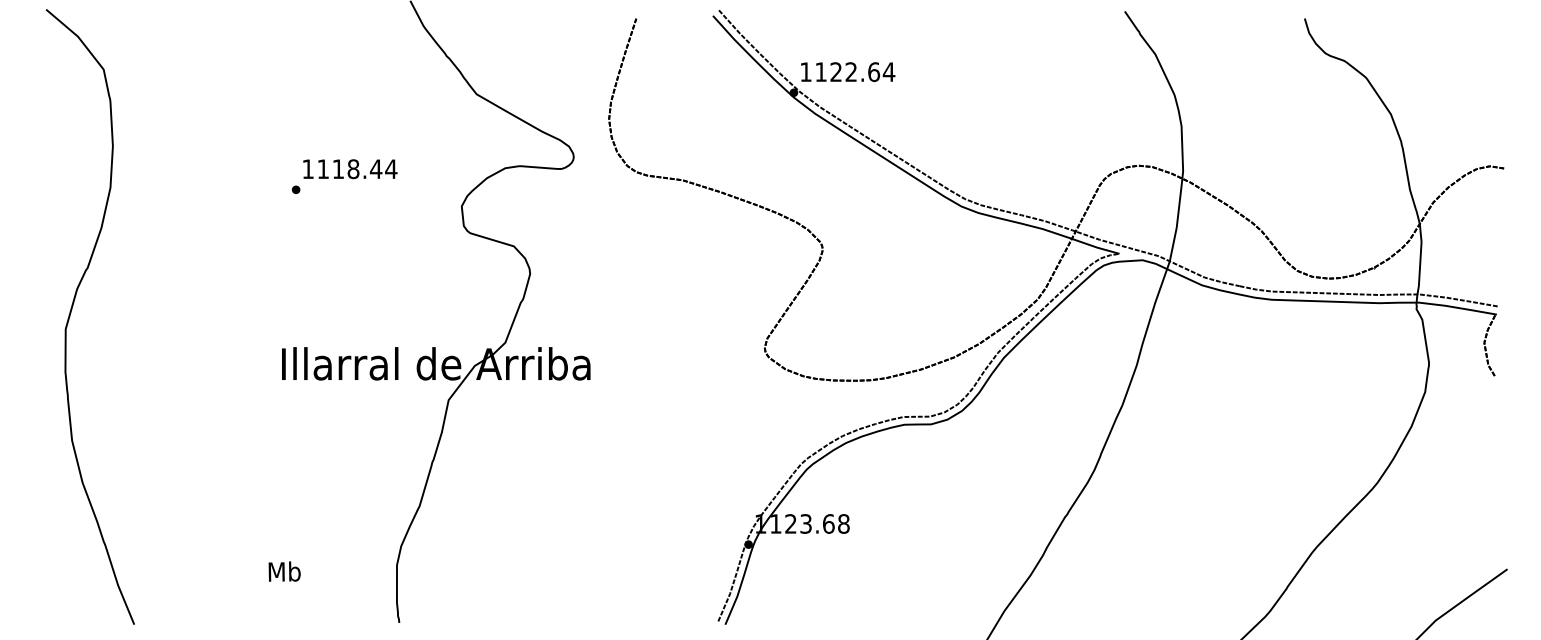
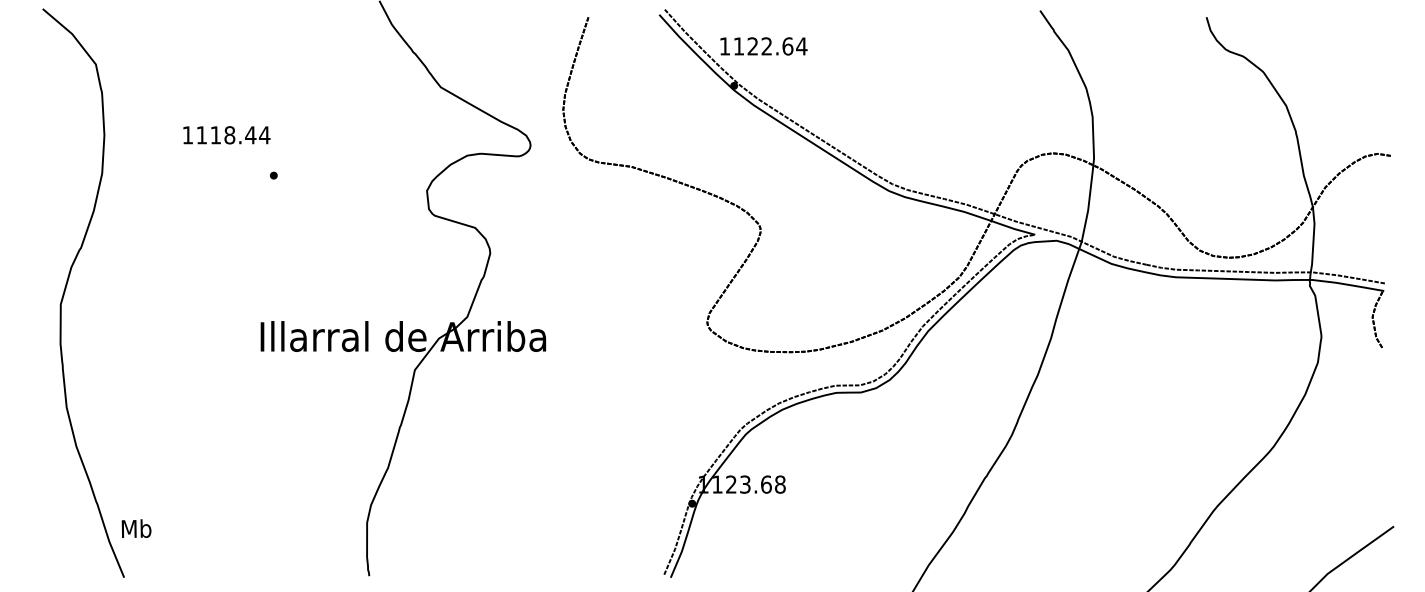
text: (848, 71) -> (764, 45), moved
text: (350, 169) -> (227, 135), moved
text: (284, 571) -> (136, 528), moved

